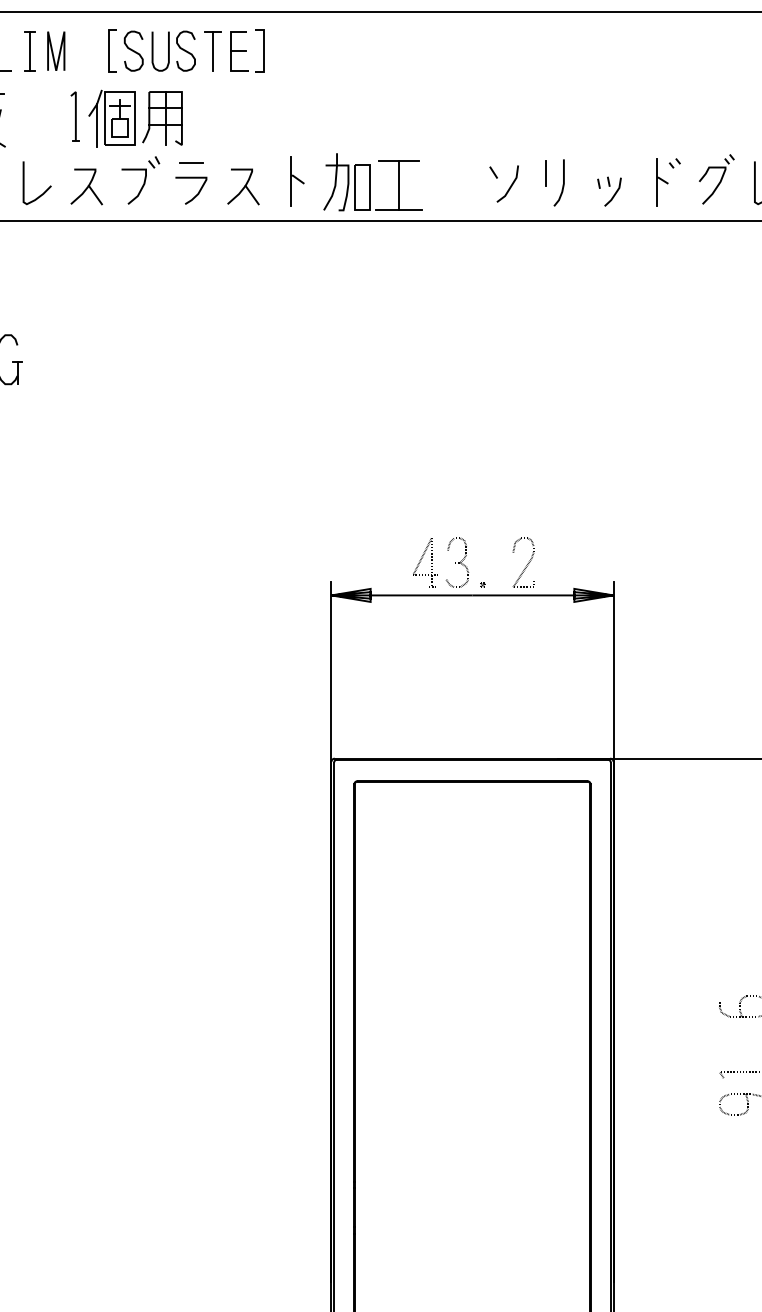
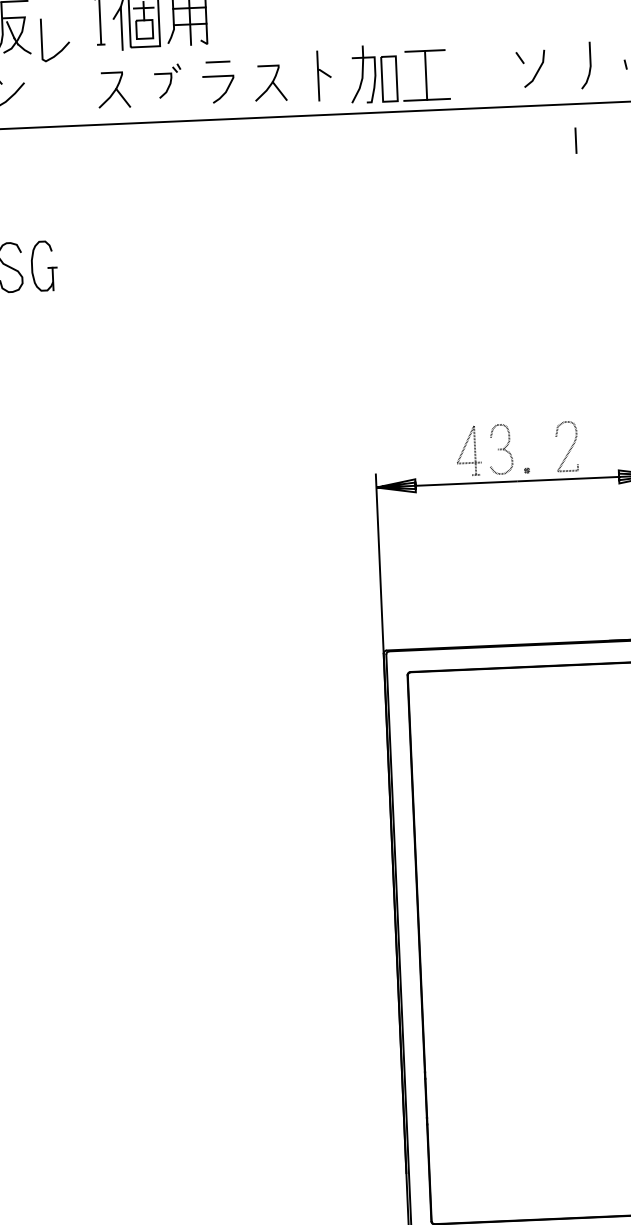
line: (545, 173) -> (575, 140), moved
part: (140, 180) -> (167, 81), size x0.7
curve: (44, 191) -> (62, 47), moved

